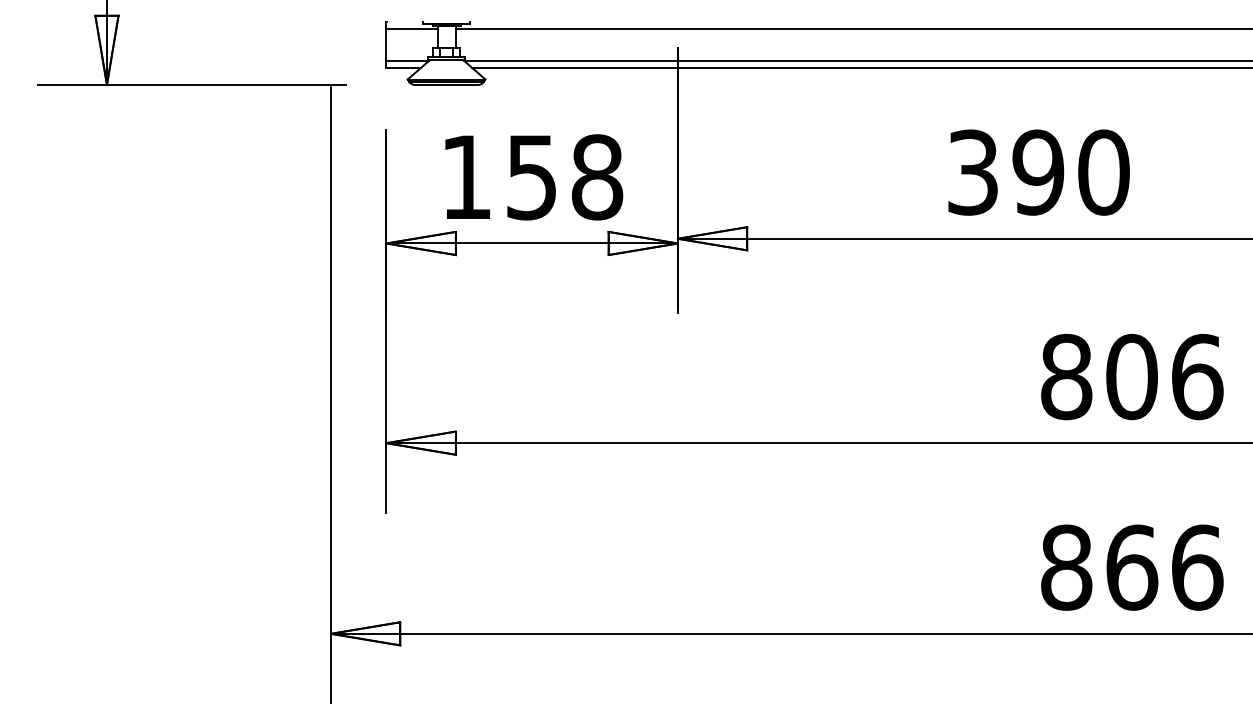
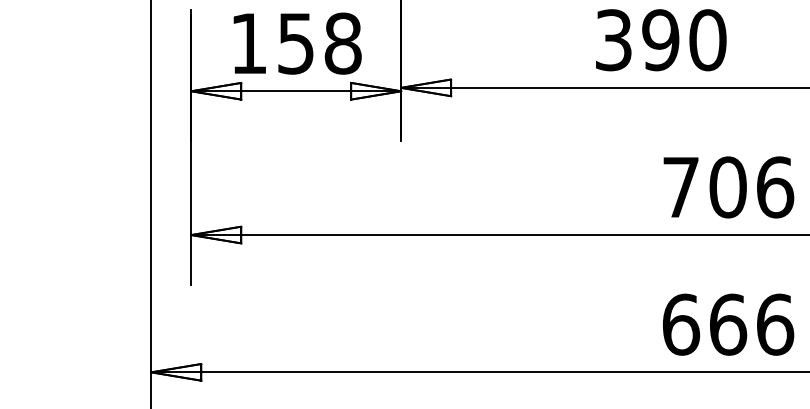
text: (1066, 376) -> (681, 187), 806 -> 706
text: (1066, 567) -> (681, 324), 866 -> 666

